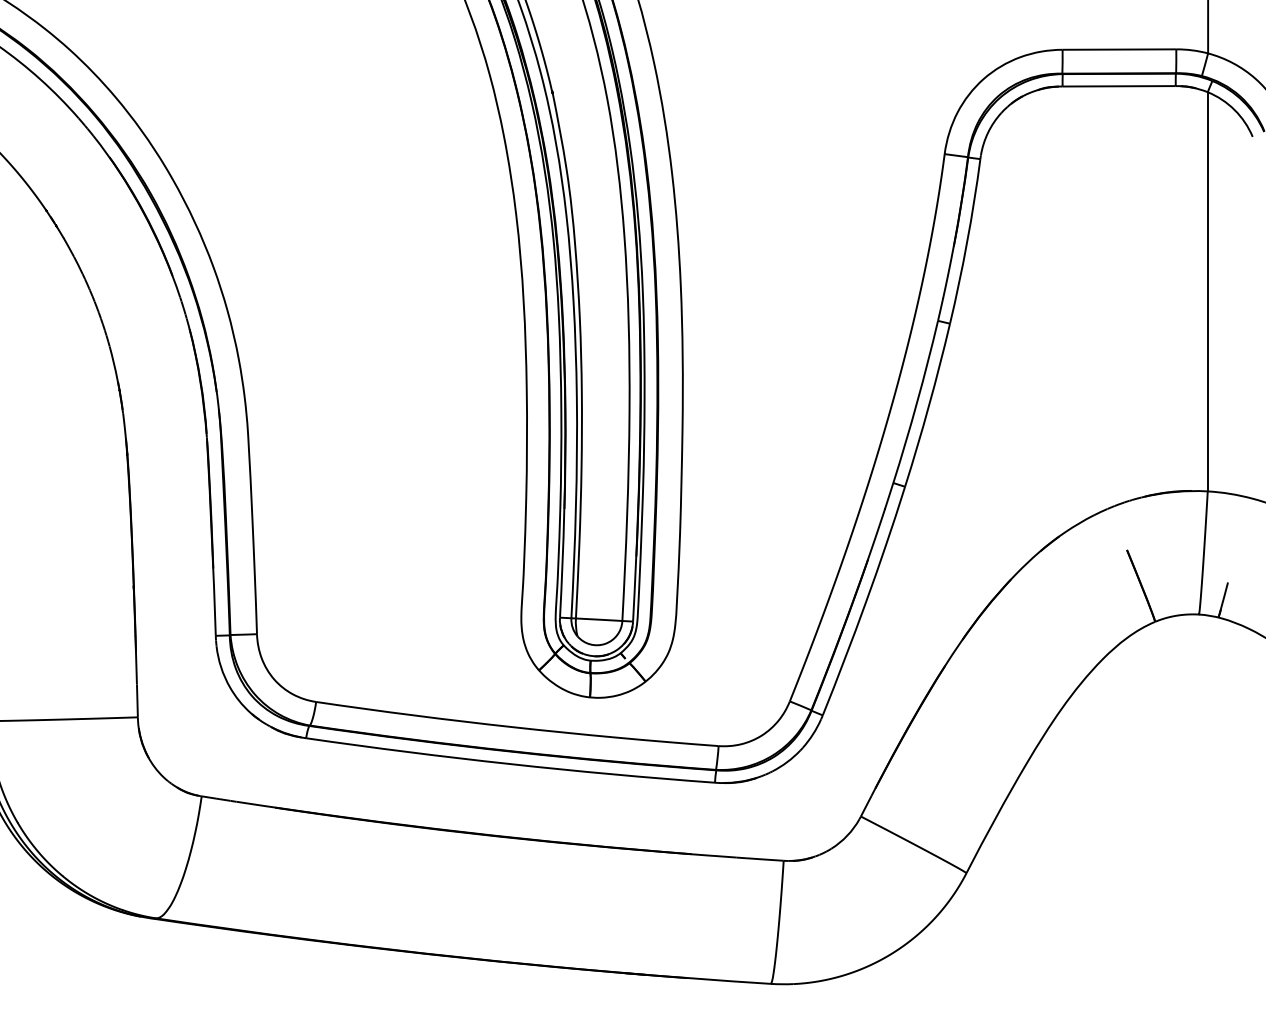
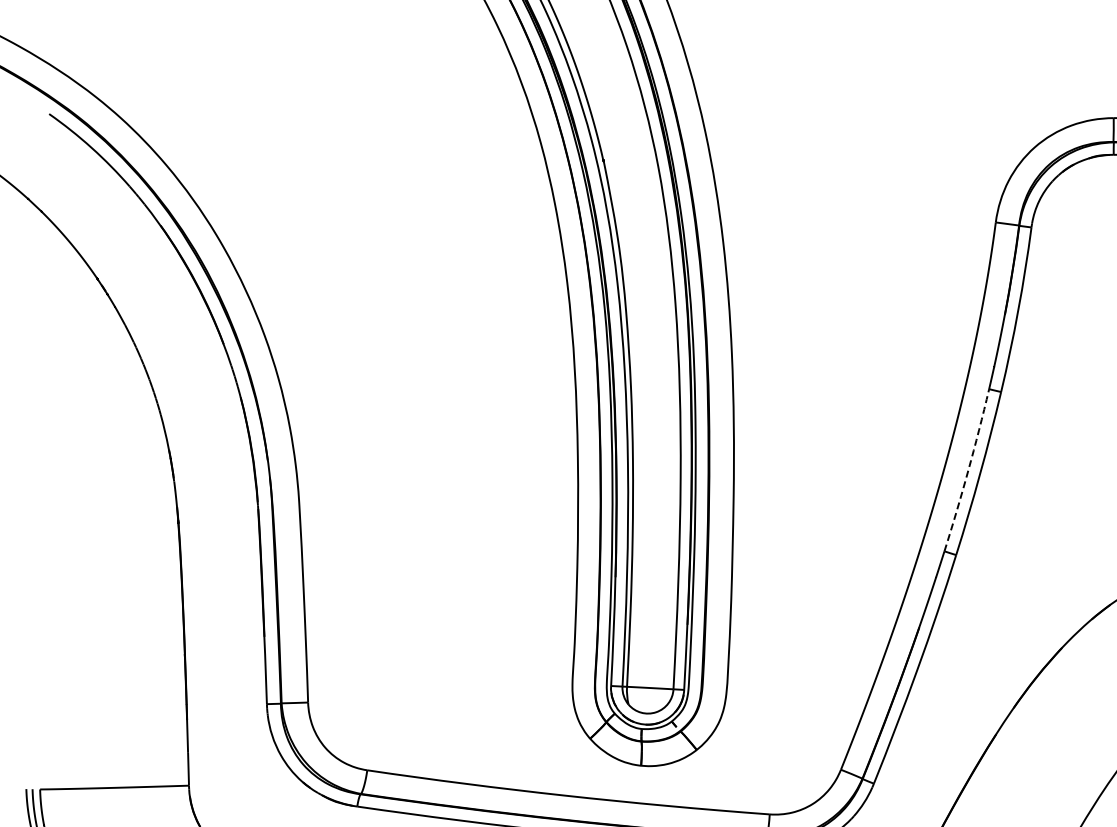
arc: (917, 402) -> (968, 470), solid -> dashed

